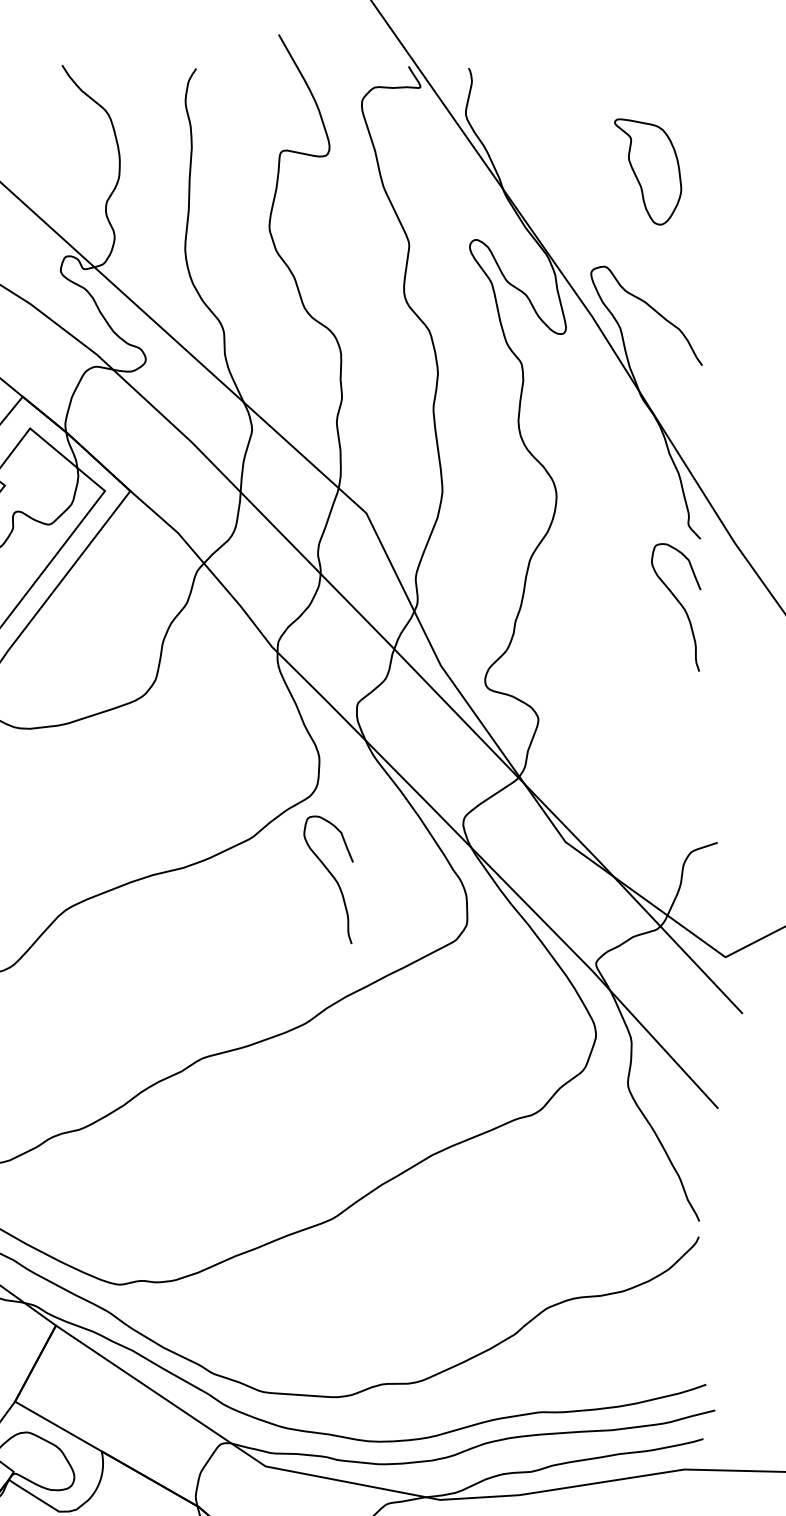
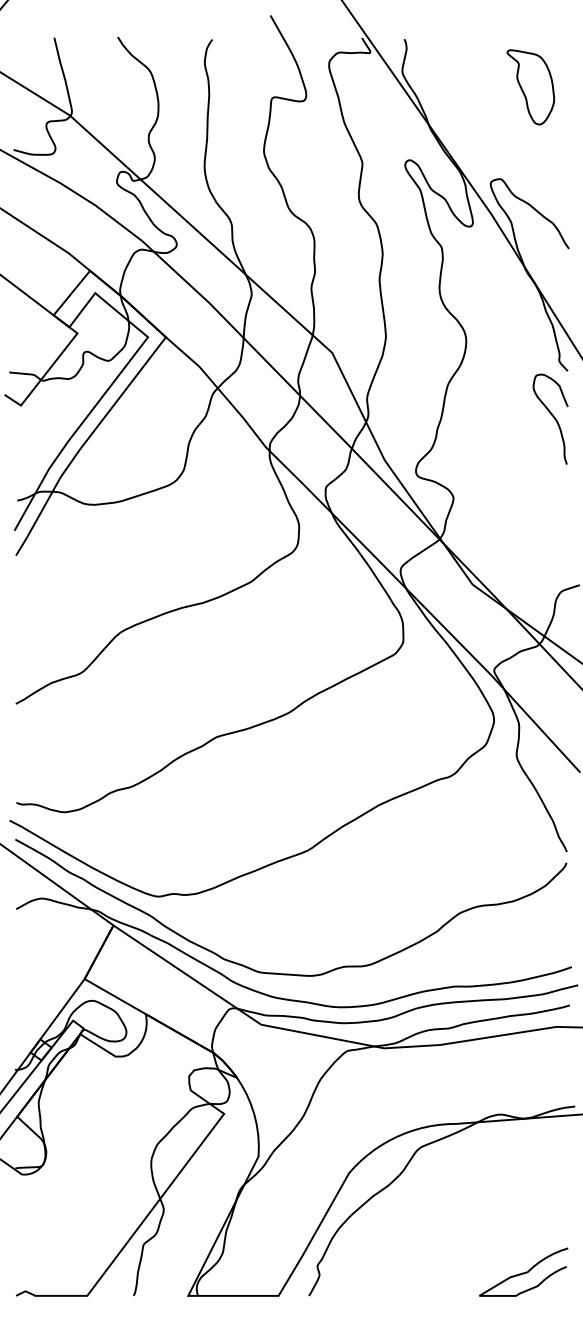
part: (647, 172) -> (530, 87), moved
curve: (331, 875) -> (307, 608), removed

